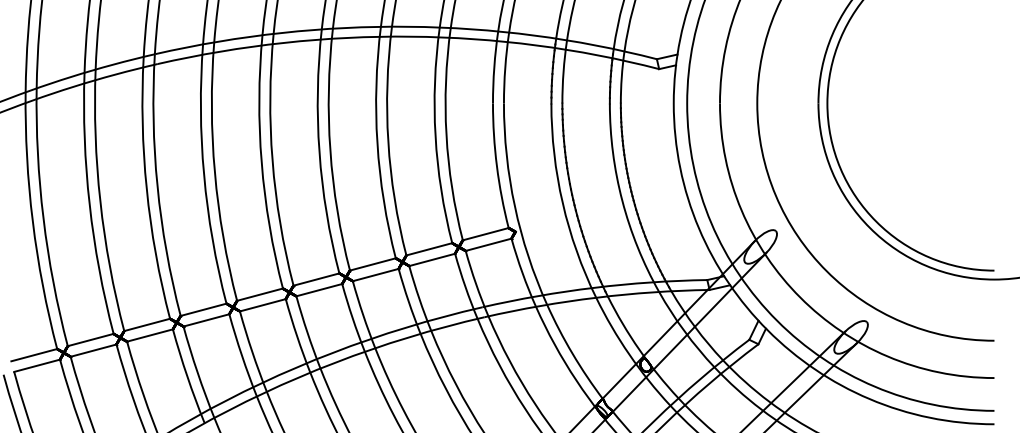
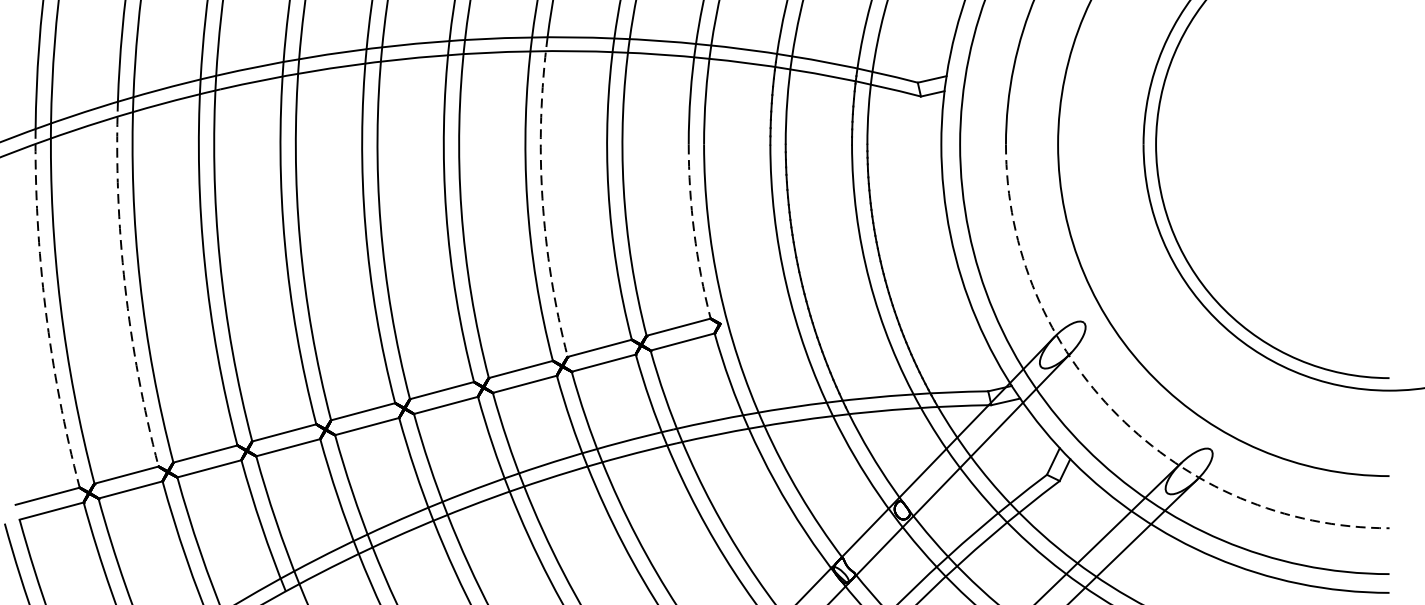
arc: (388, 141) -> (542, 197), solid -> dashed
arc: (496, 166) -> (693, 232), solid -> dashed
arc: (89, 204) -> (124, 285), solid -> dashed
arc: (32, 221) -> (45, 309), solid -> dashed
arc: (800, 297) -> (1118, 415), solid -> dashed

